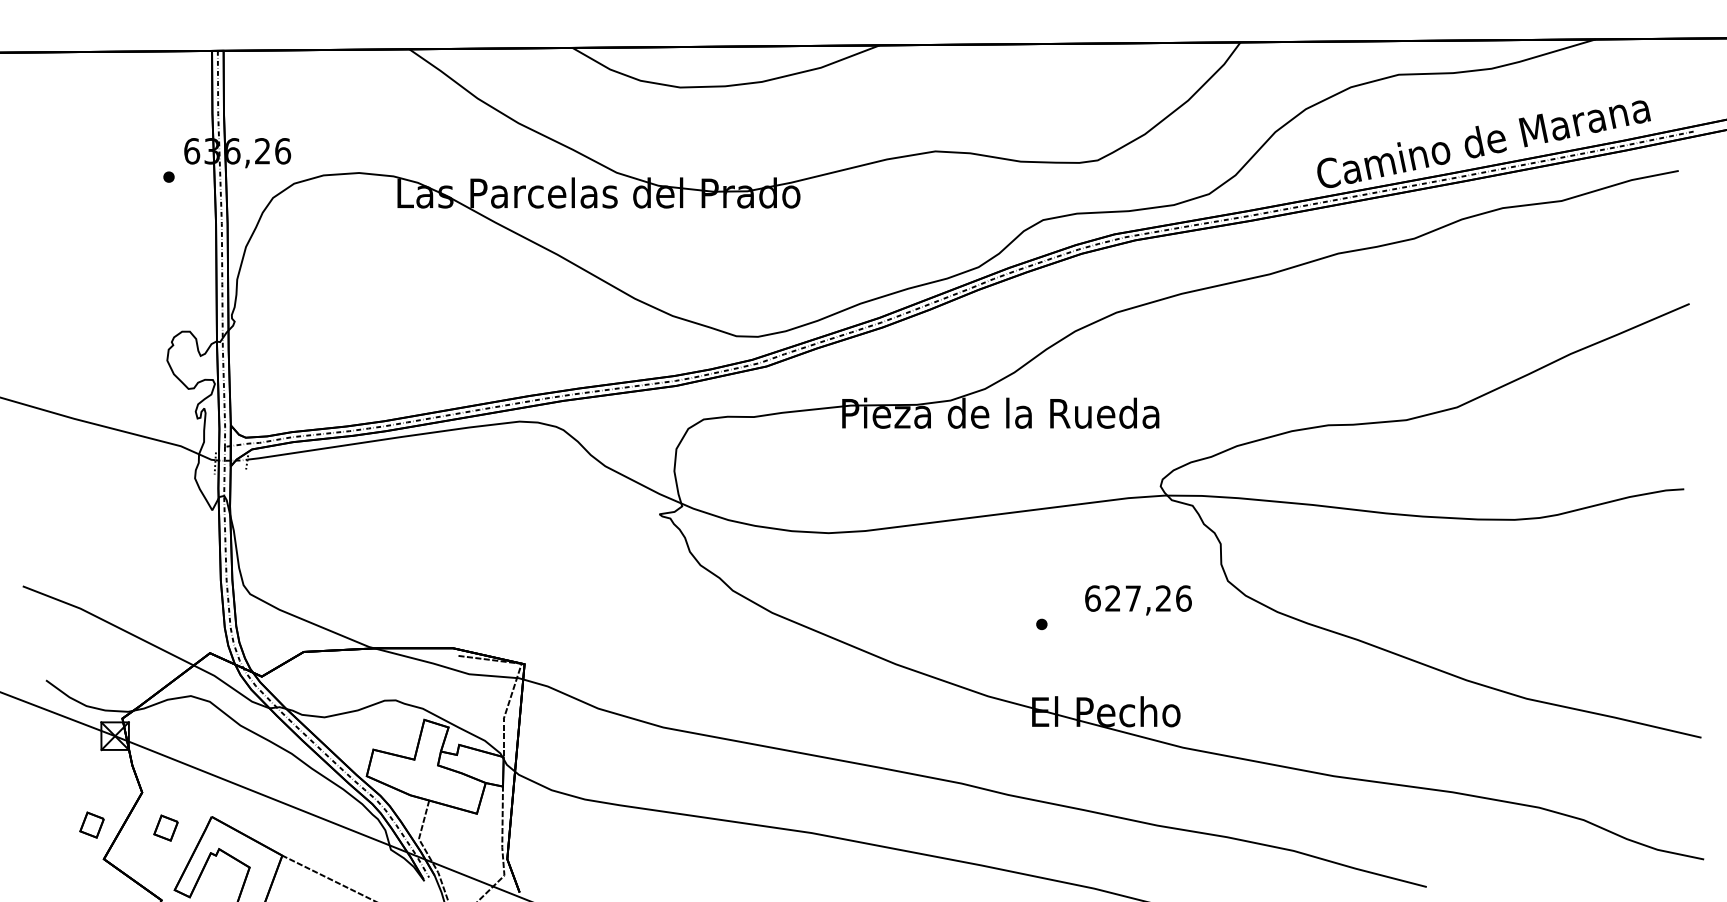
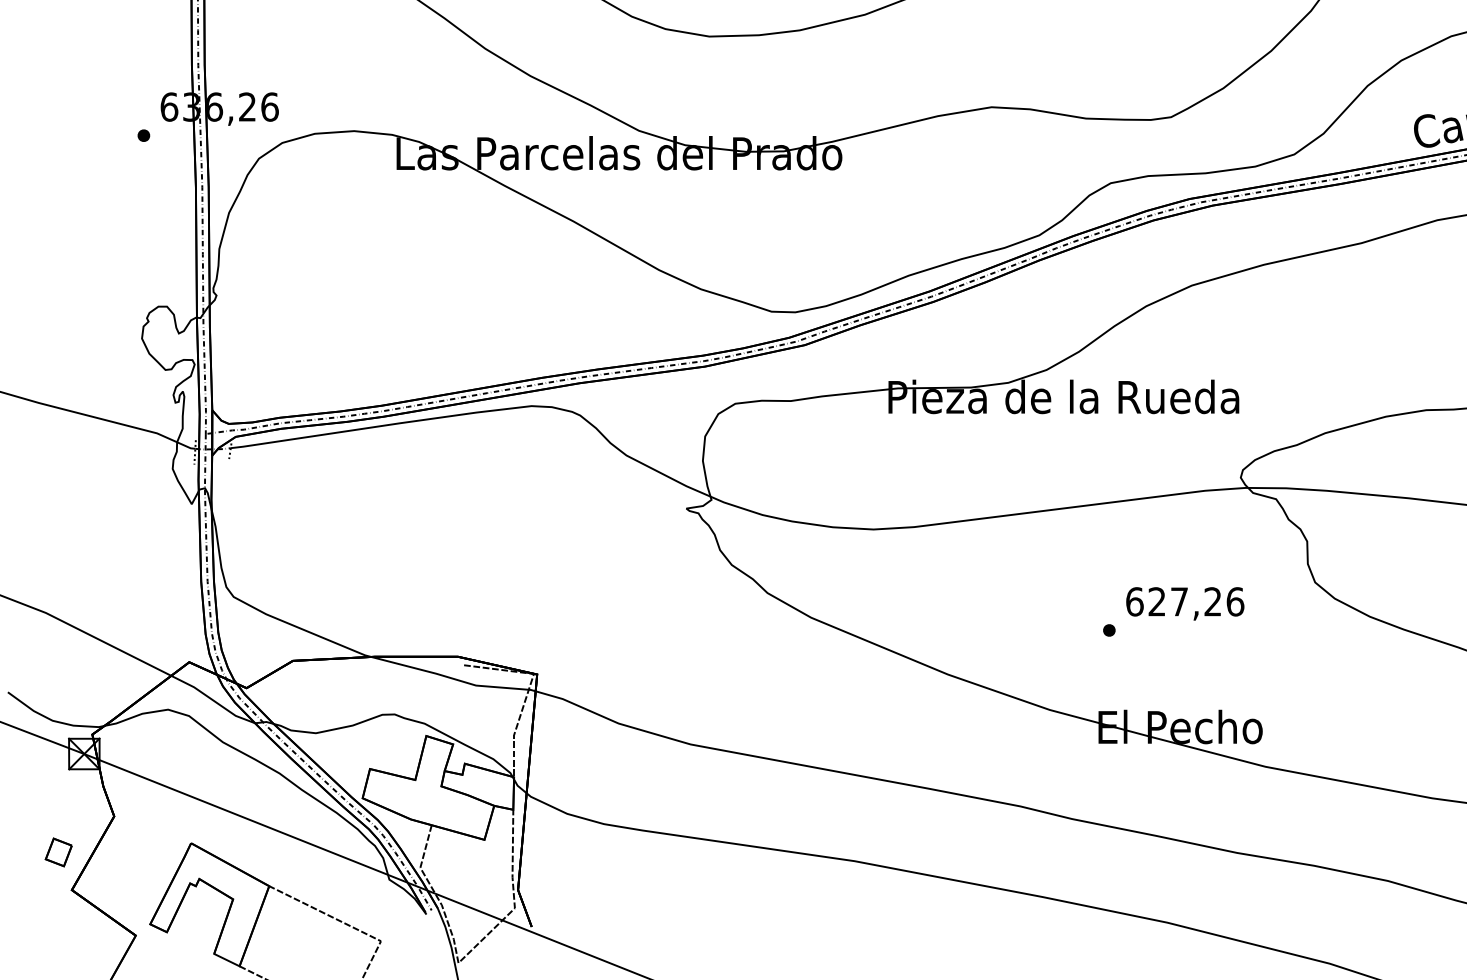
text: (1138, 600) -> (1185, 603), moved
part: (165, 827) -> (140, 855), removed

